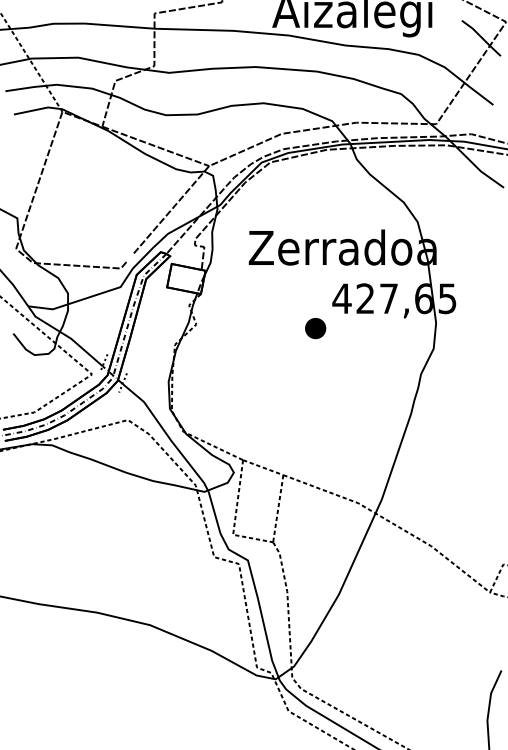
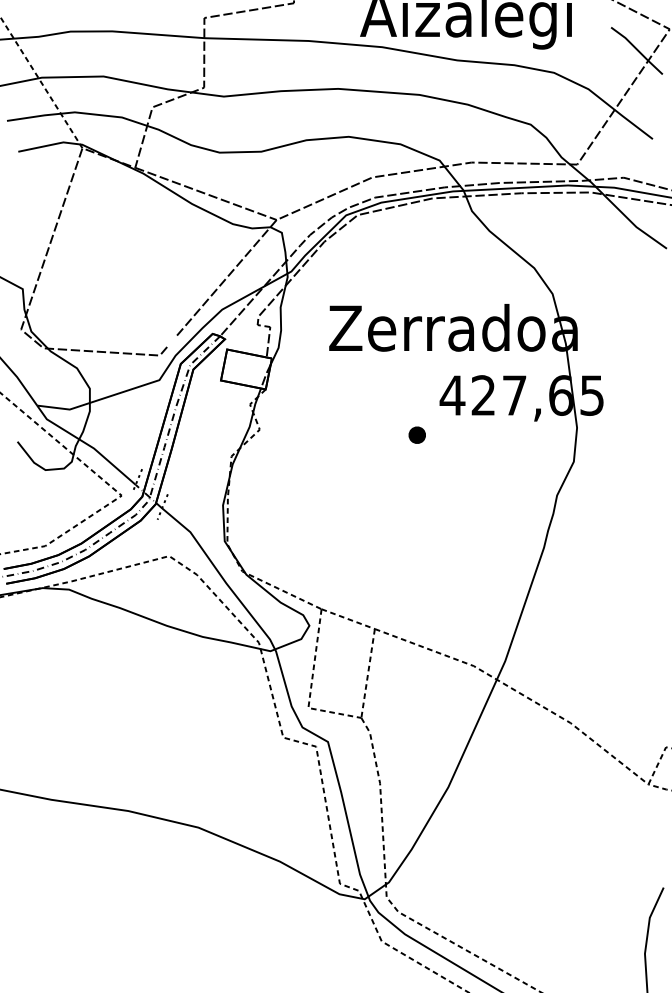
part: (314, 328) -> (416, 434), size x0.62

